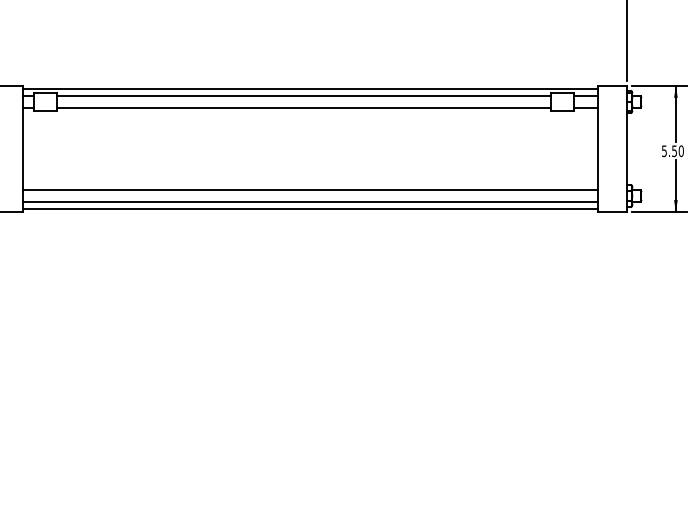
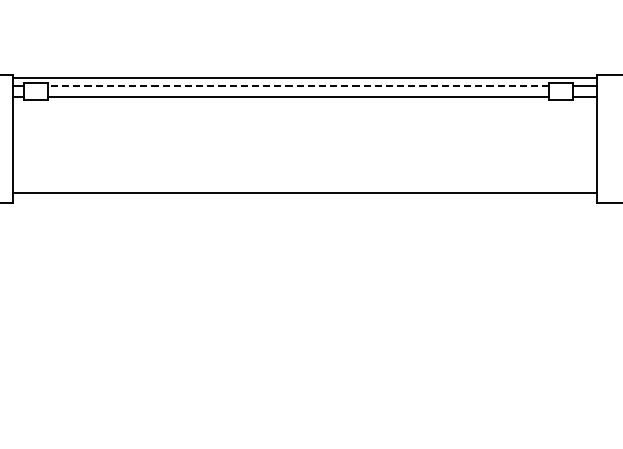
line: (303, 96) -> (297, 85), solid -> dashed
line: (310, 190) -> (304, 181), removed
line: (310, 209) -> (304, 200), removed

